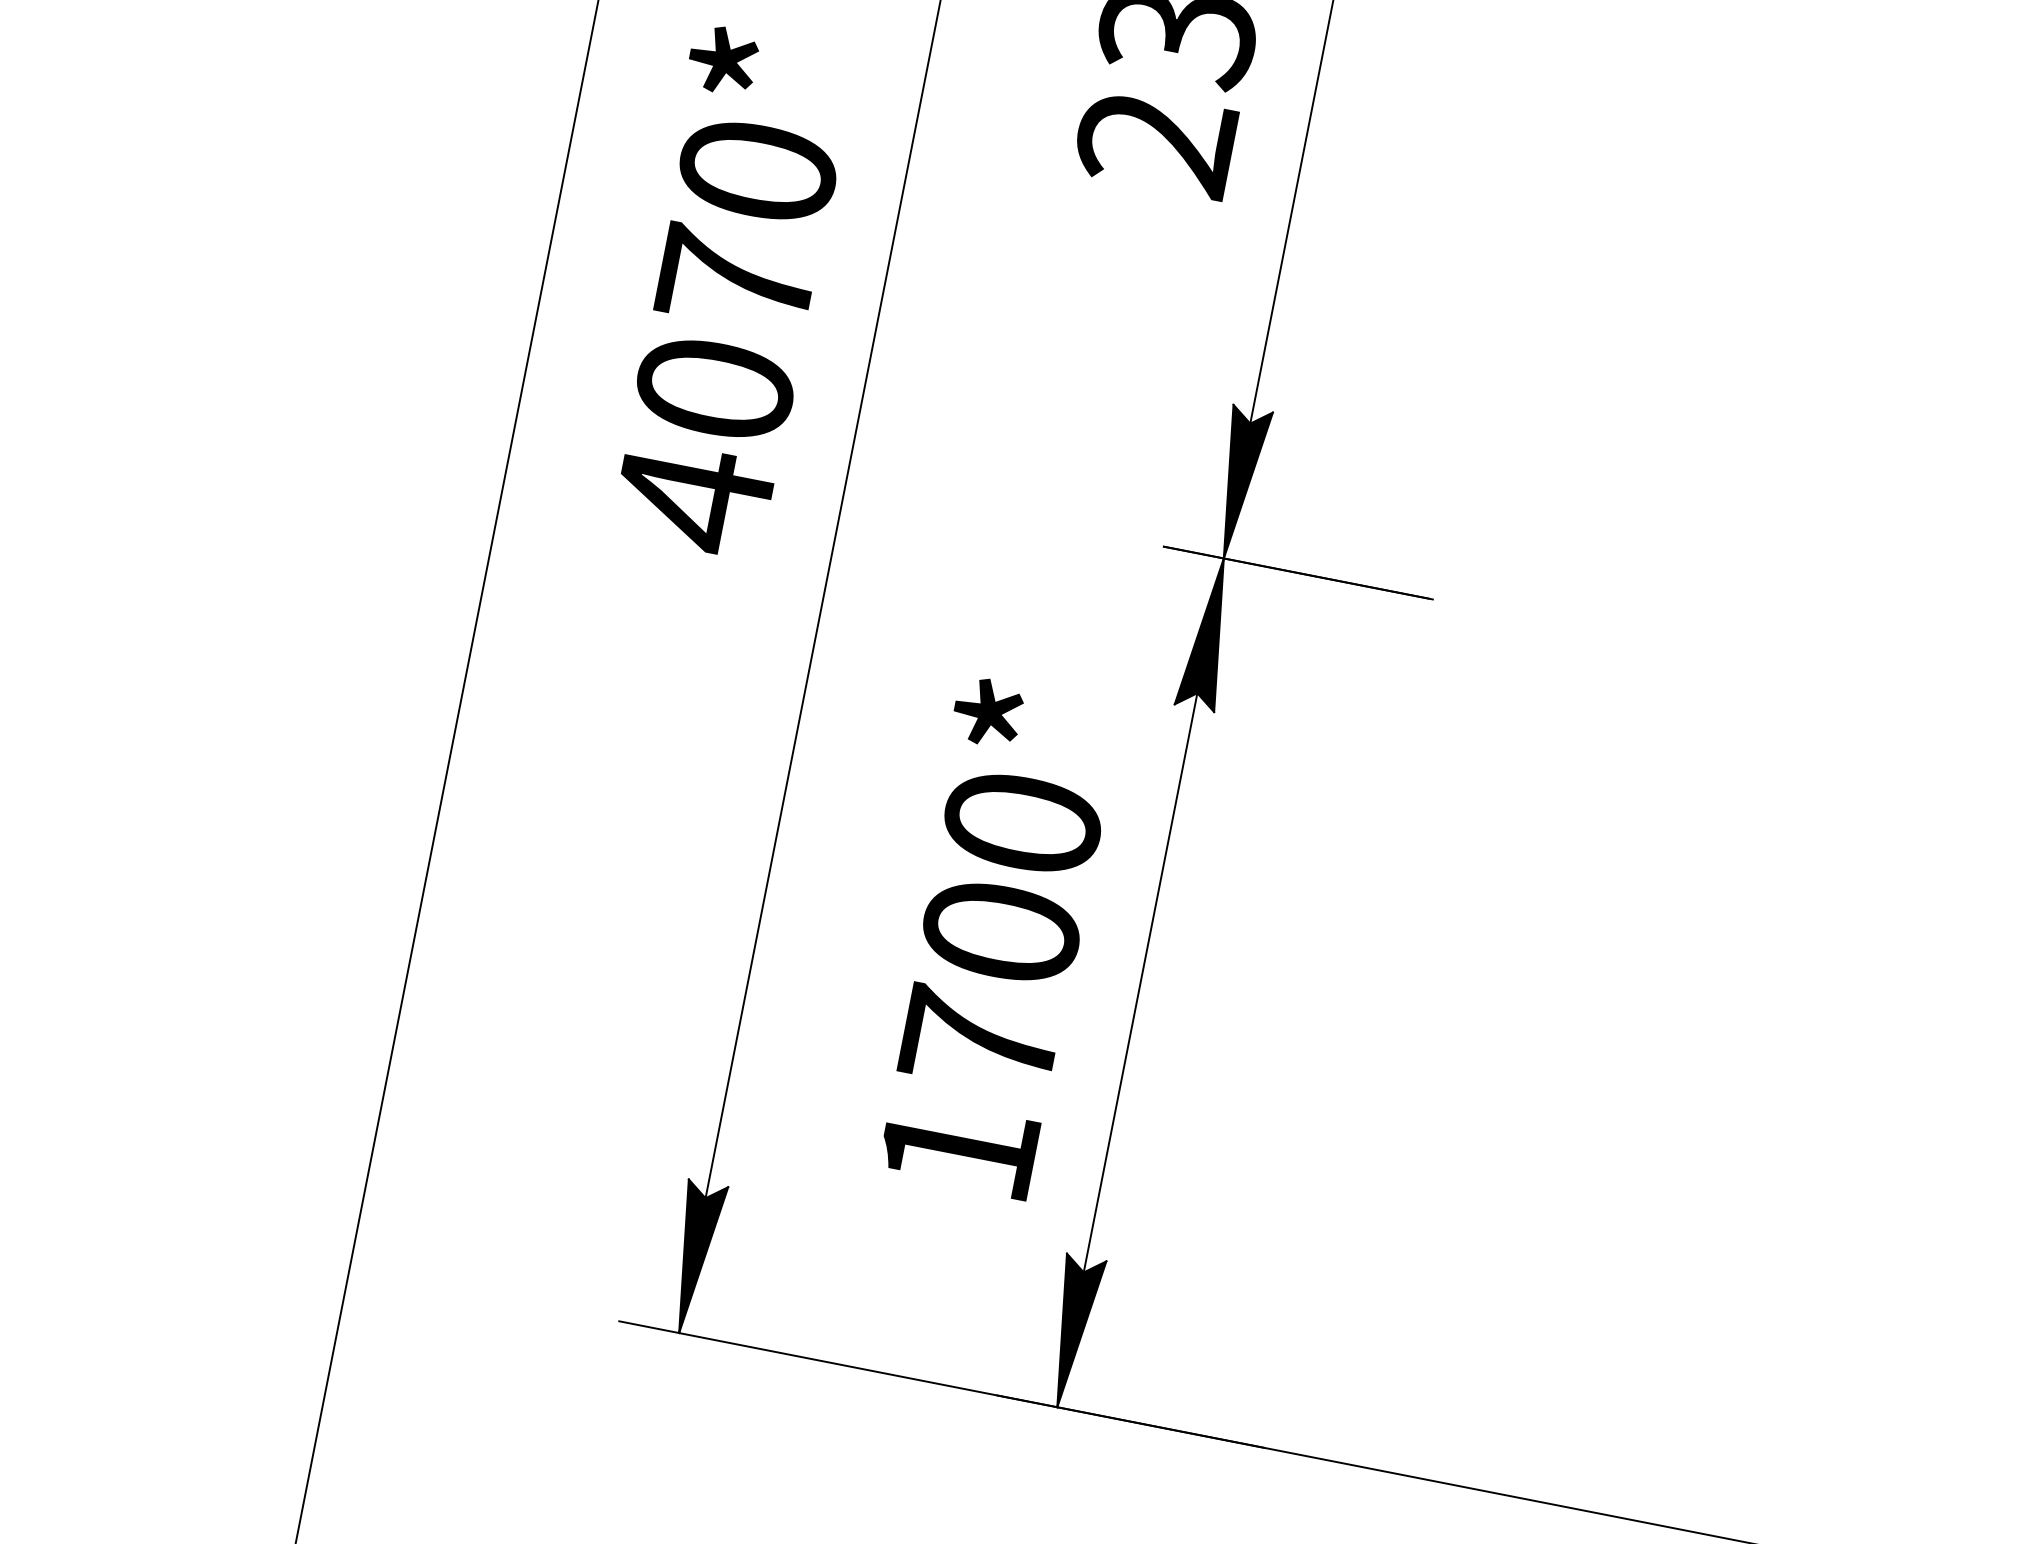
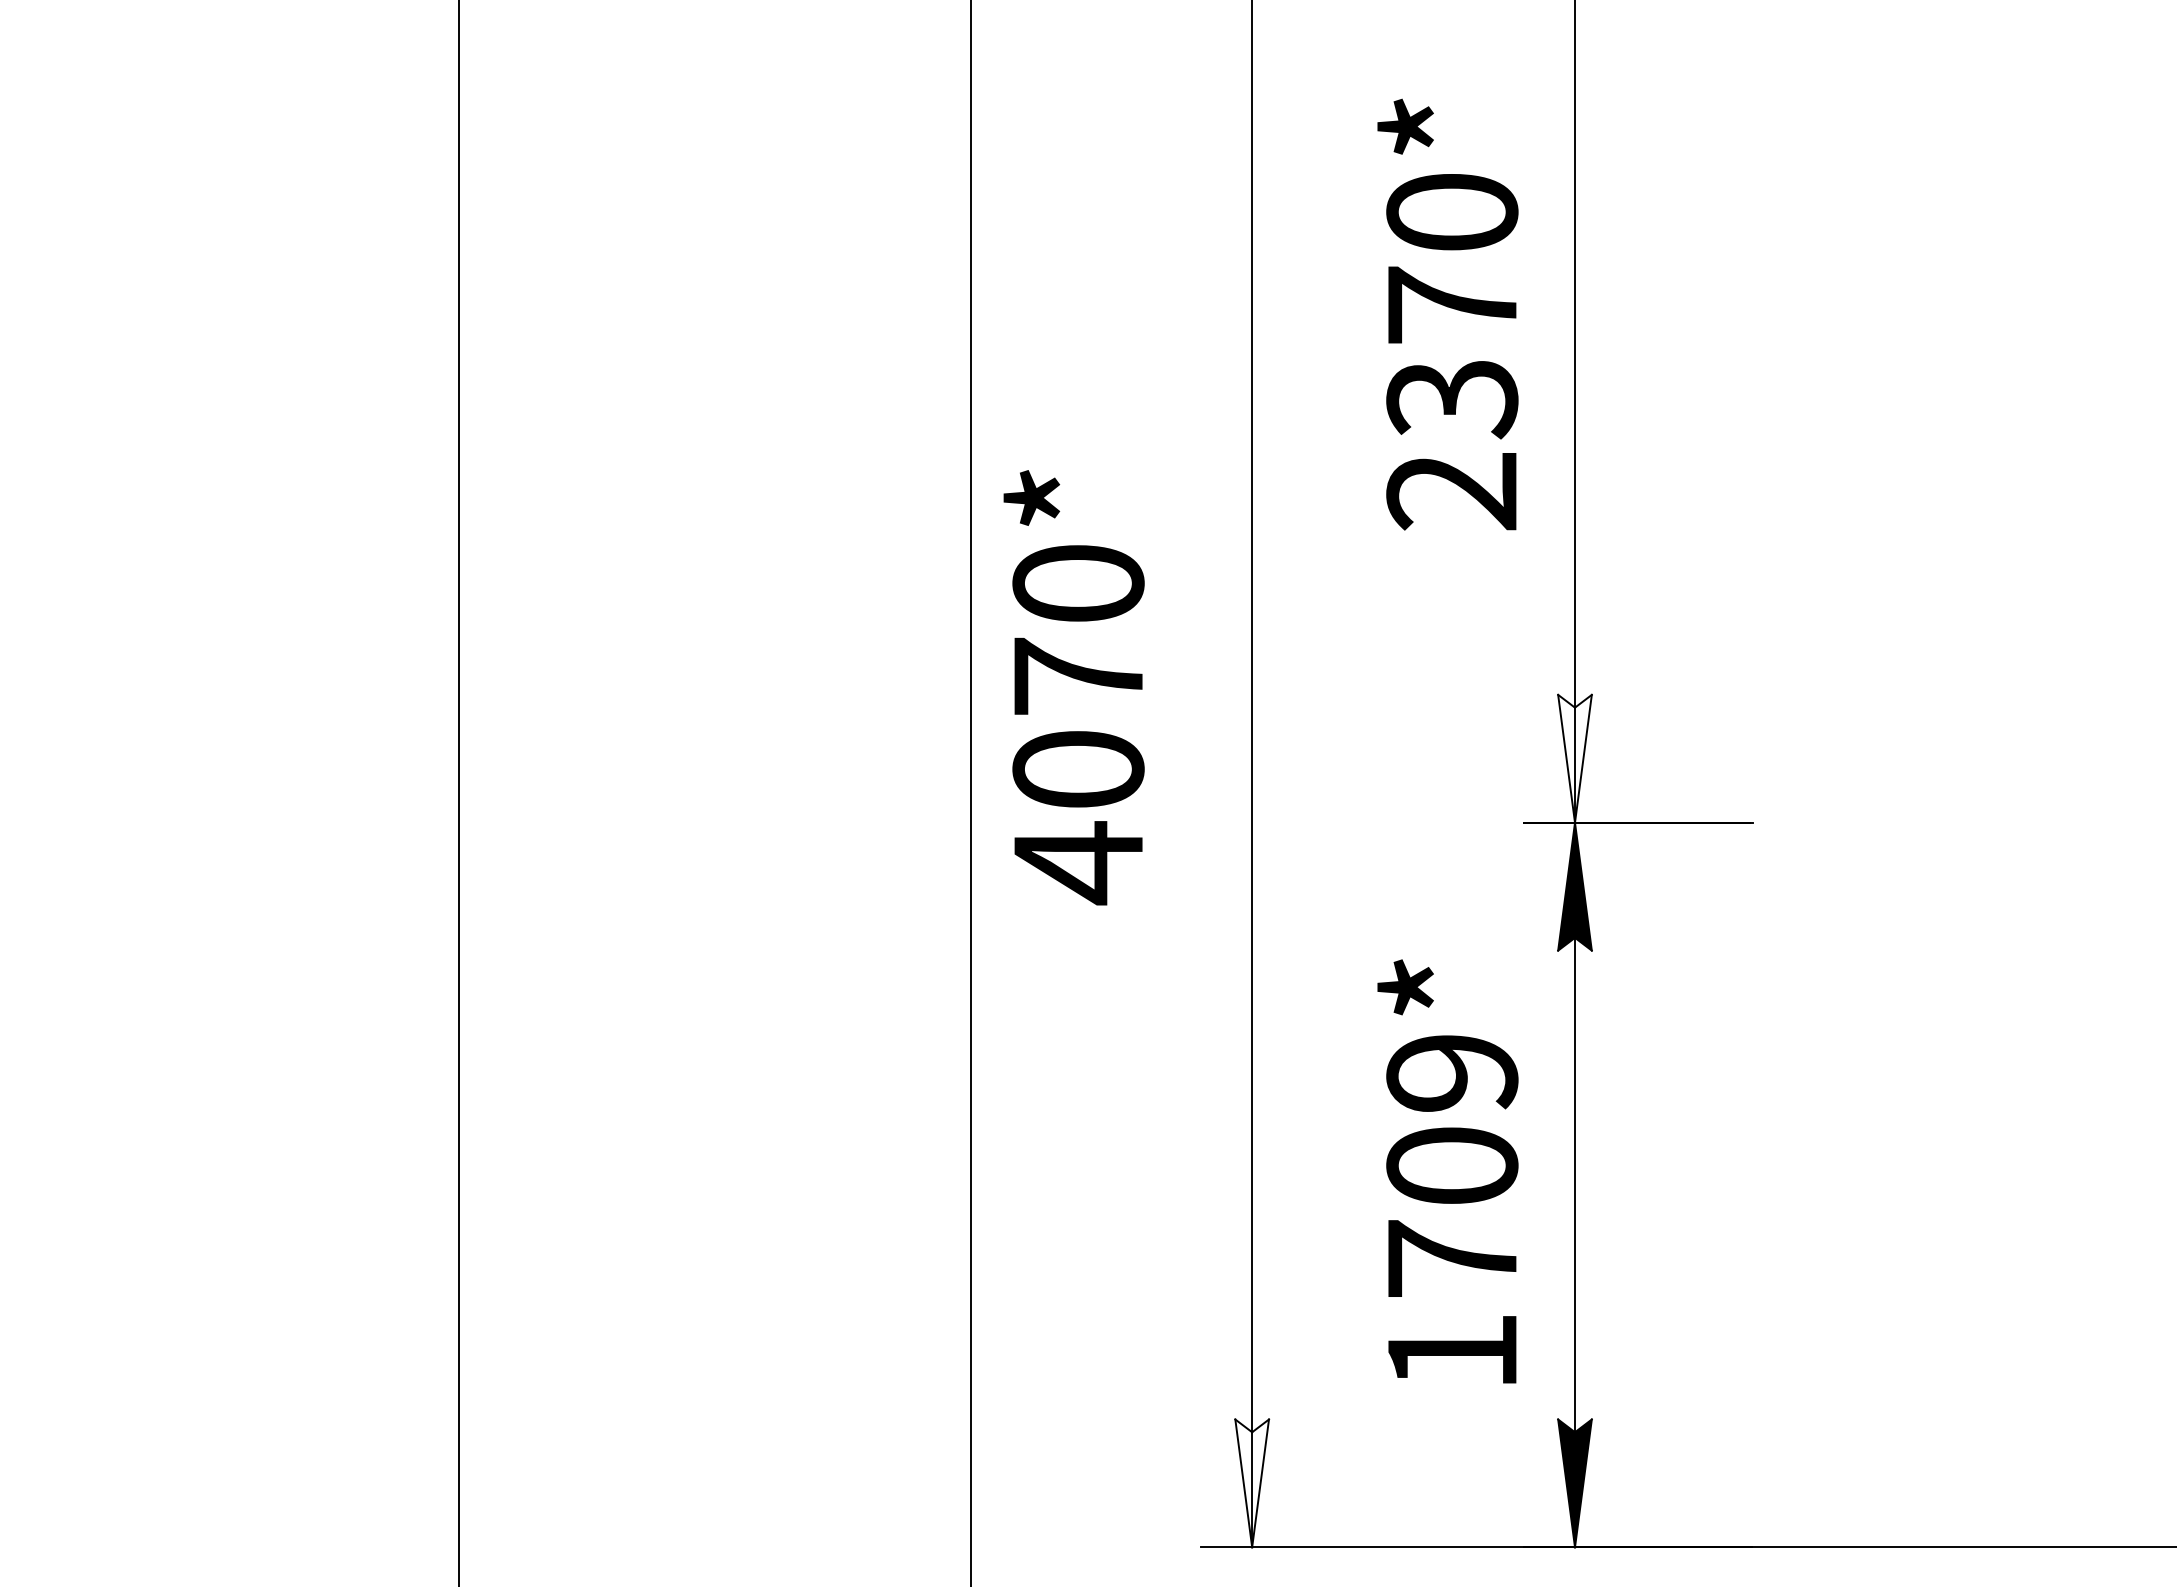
text: (728, 291) -> (1073, 687), moved
fill: (1238, 483) -> (1574, 758), removed
text: (1022, 822) -> (1452, 1072), 1700* -> 1709*
fill: (694, 1258) -> (1252, 1483), removed

